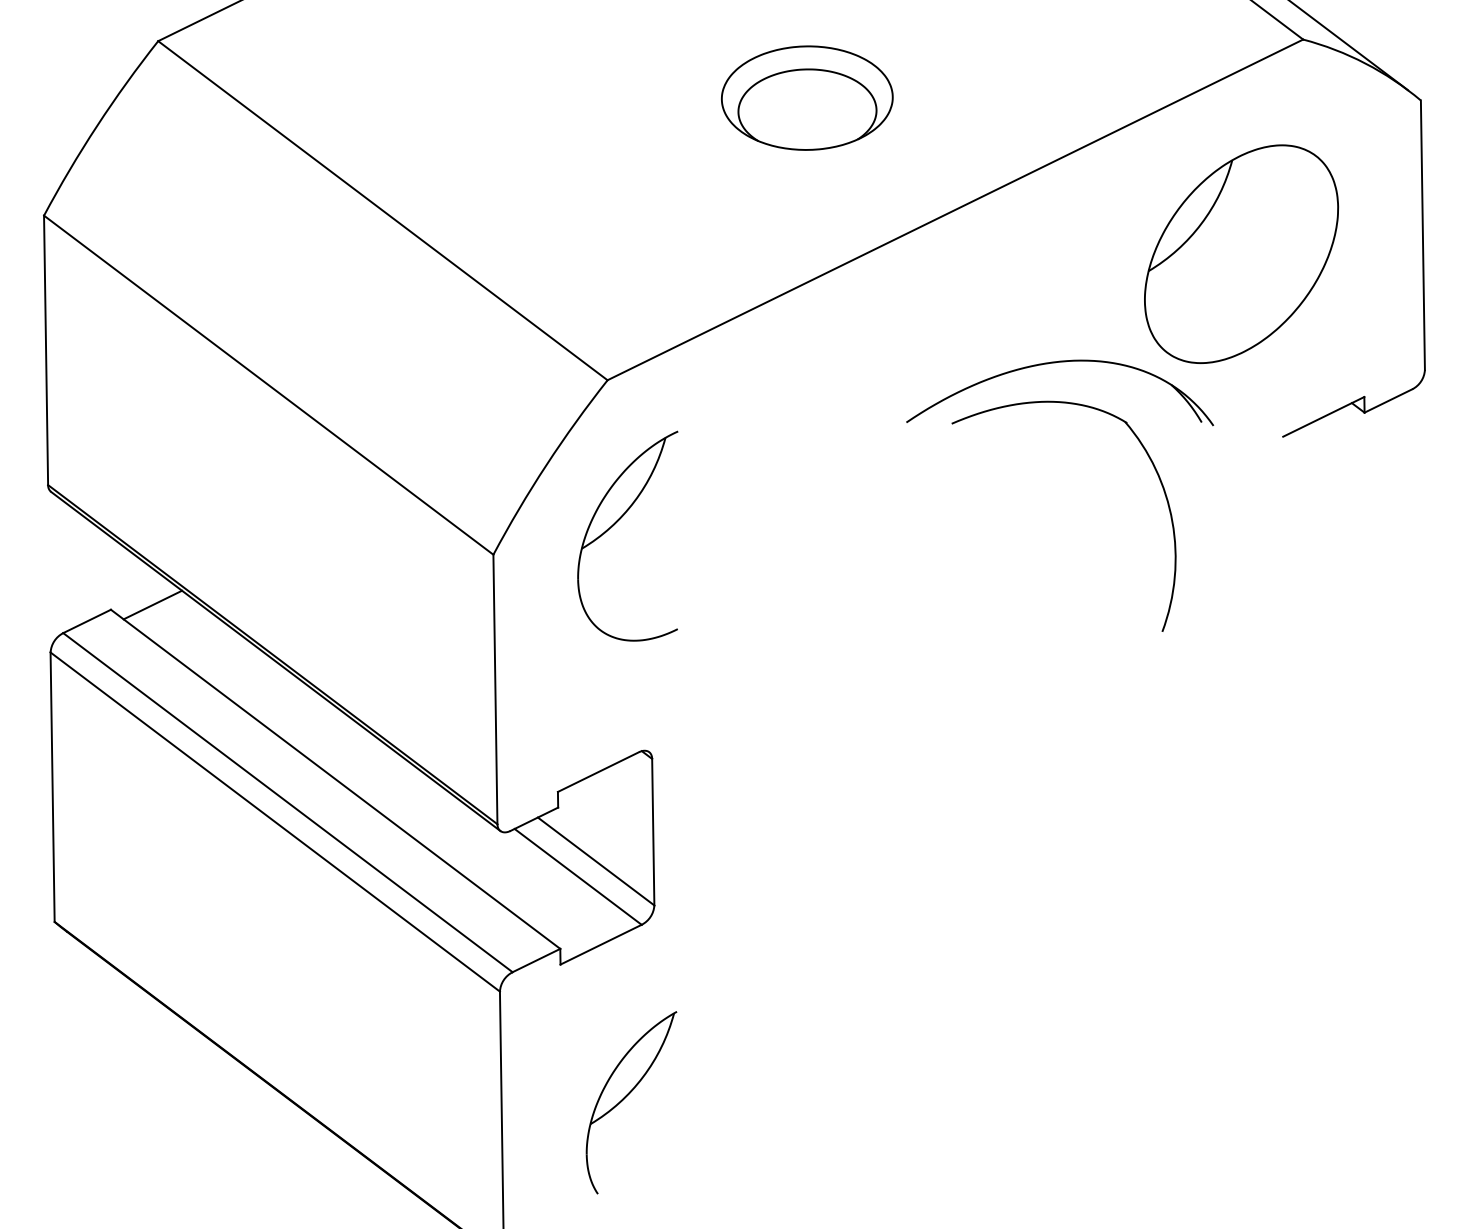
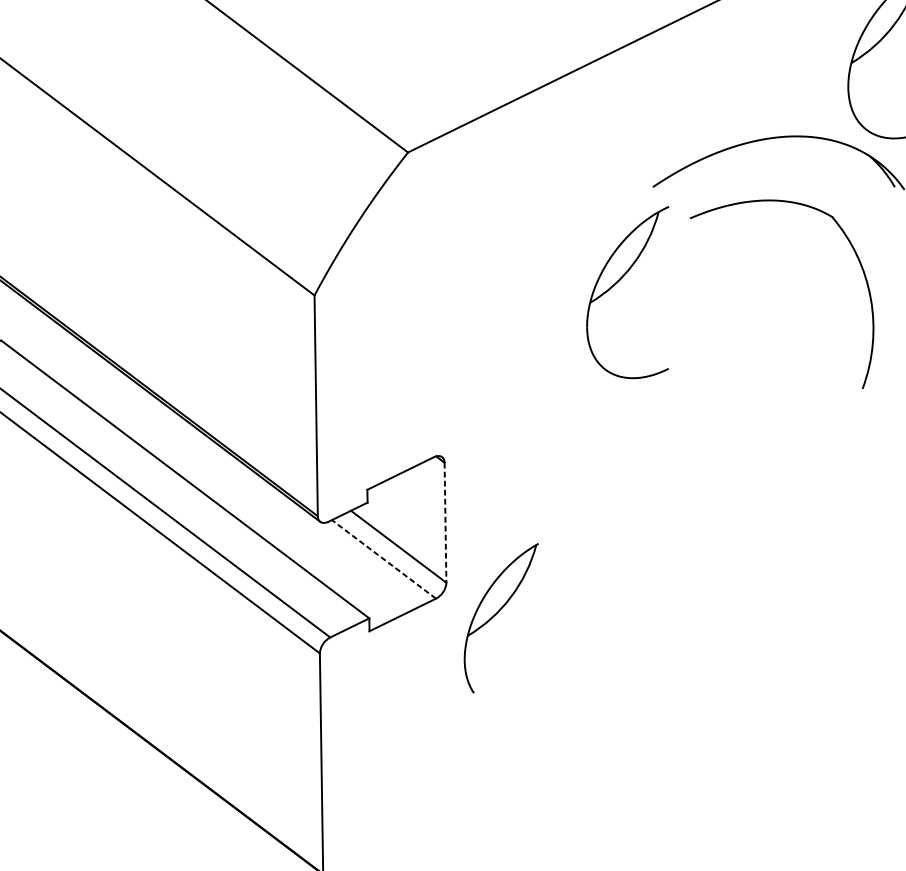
part: (1158, 478) -> (859, 263), moved
part: (616, 523) -> (618, 282), moved
line: (152, 604) -> (35, 336), removed
line: (653, 832) -> (445, 523), solid -> dashed
line: (578, 876) -> (384, 559), solid -> dashed
part: (626, 1097) -> (497, 613), moved

